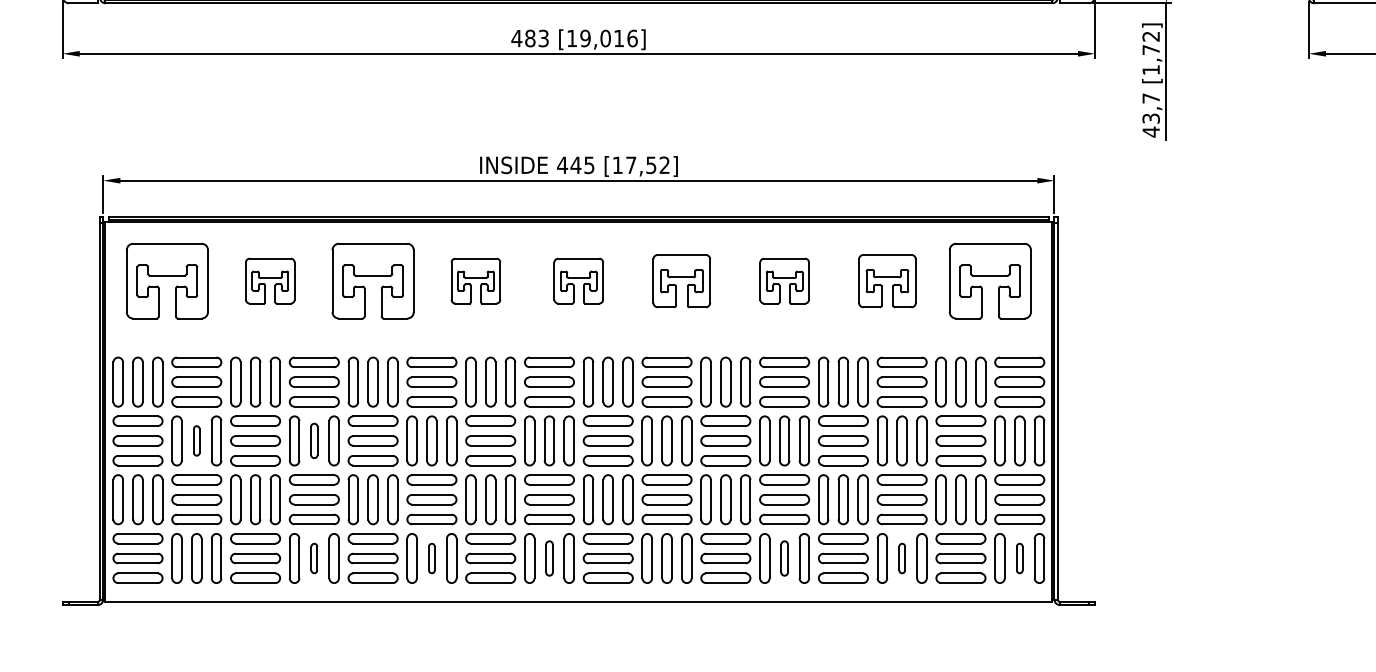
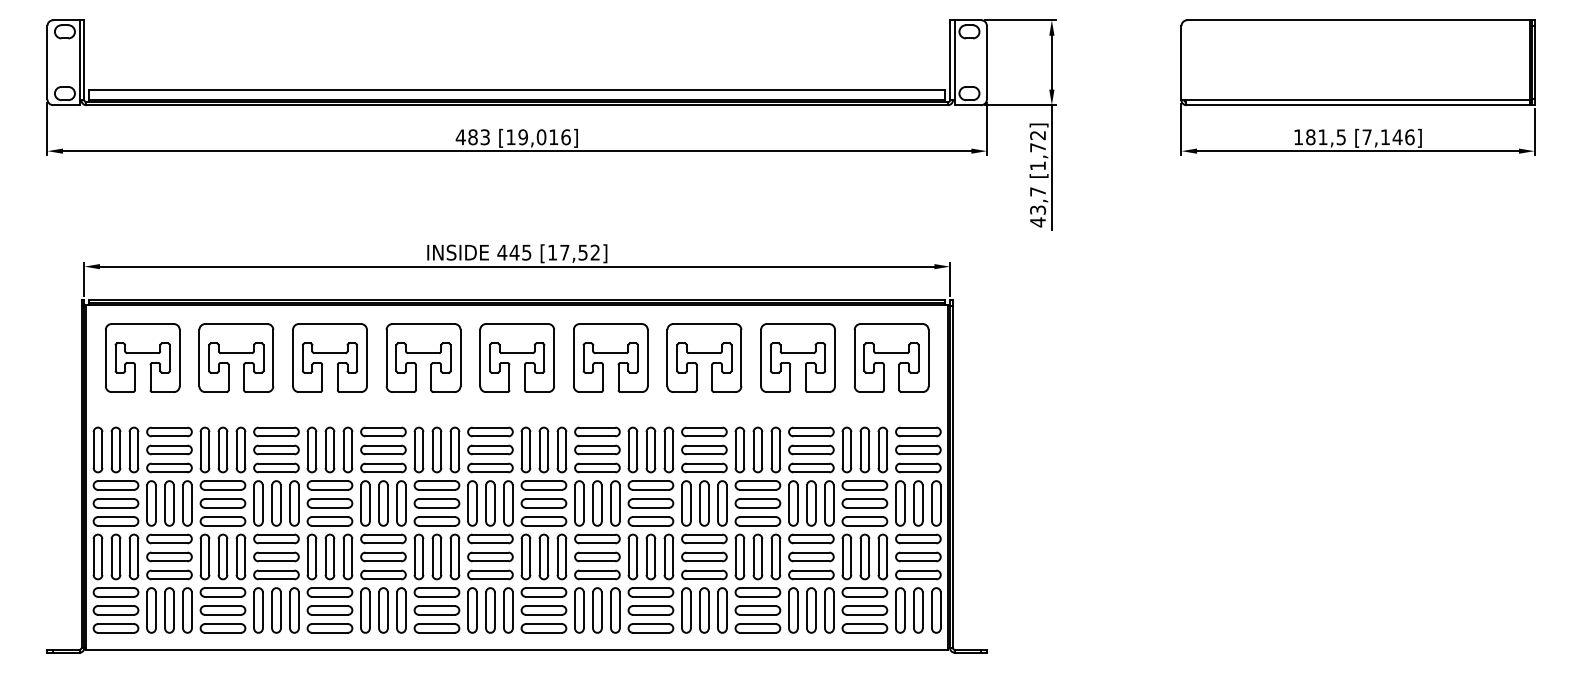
part: (270, 280) -> (236, 357), size x1.67
part: (475, 280) -> (423, 357), size x1.67
part: (578, 280) -> (516, 357), size x1.67
part: (681, 280) -> (610, 357), size x1.43
part: (784, 280) -> (704, 357), size x1.67
part: (886, 280) -> (797, 357), size x1.43
part: (196, 440) -> (169, 503), size x1.67
part: (314, 440) -> (276, 503), size x1.43
part: (314, 558) -> (276, 610), size x1.67
part: (431, 558) -> (383, 610), size x1.67
part: (549, 558) -> (490, 610), size x1.43
part: (784, 558) -> (704, 610), size x1.43
part: (902, 558) -> (811, 610), size x1.67
part: (1019, 558) -> (918, 610), size x1.67

